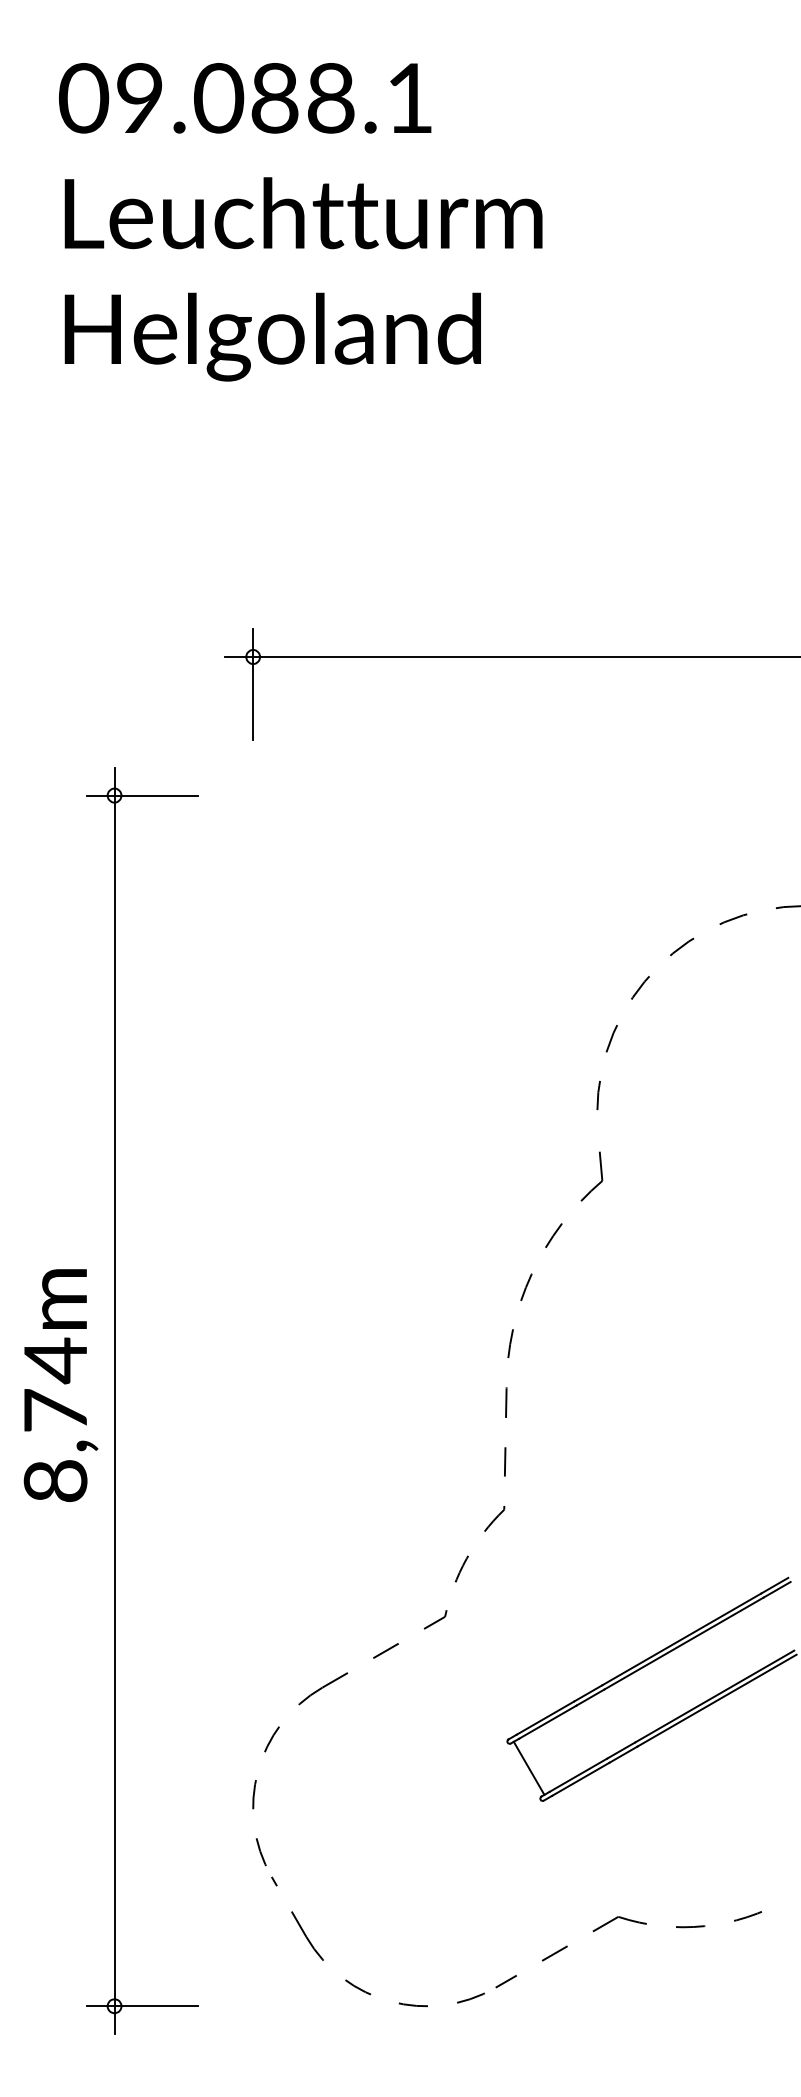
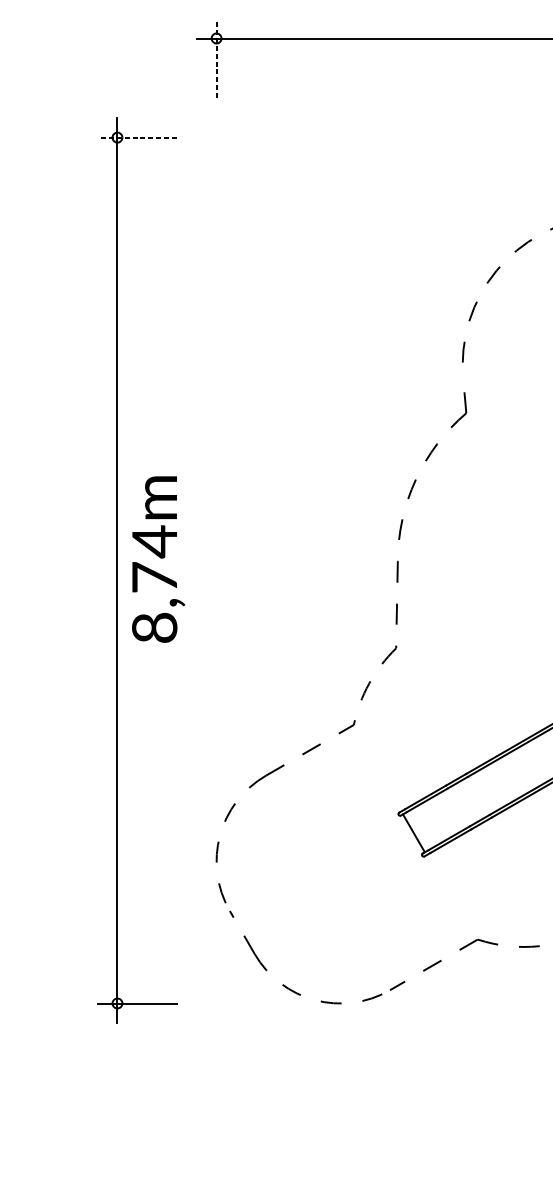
line: (253, 684) -> (216, 58), solid -> dashed
line: (141, 795) -> (136, 137), solid -> dashed
text: (60, 1385) -> (158, 559), moved

